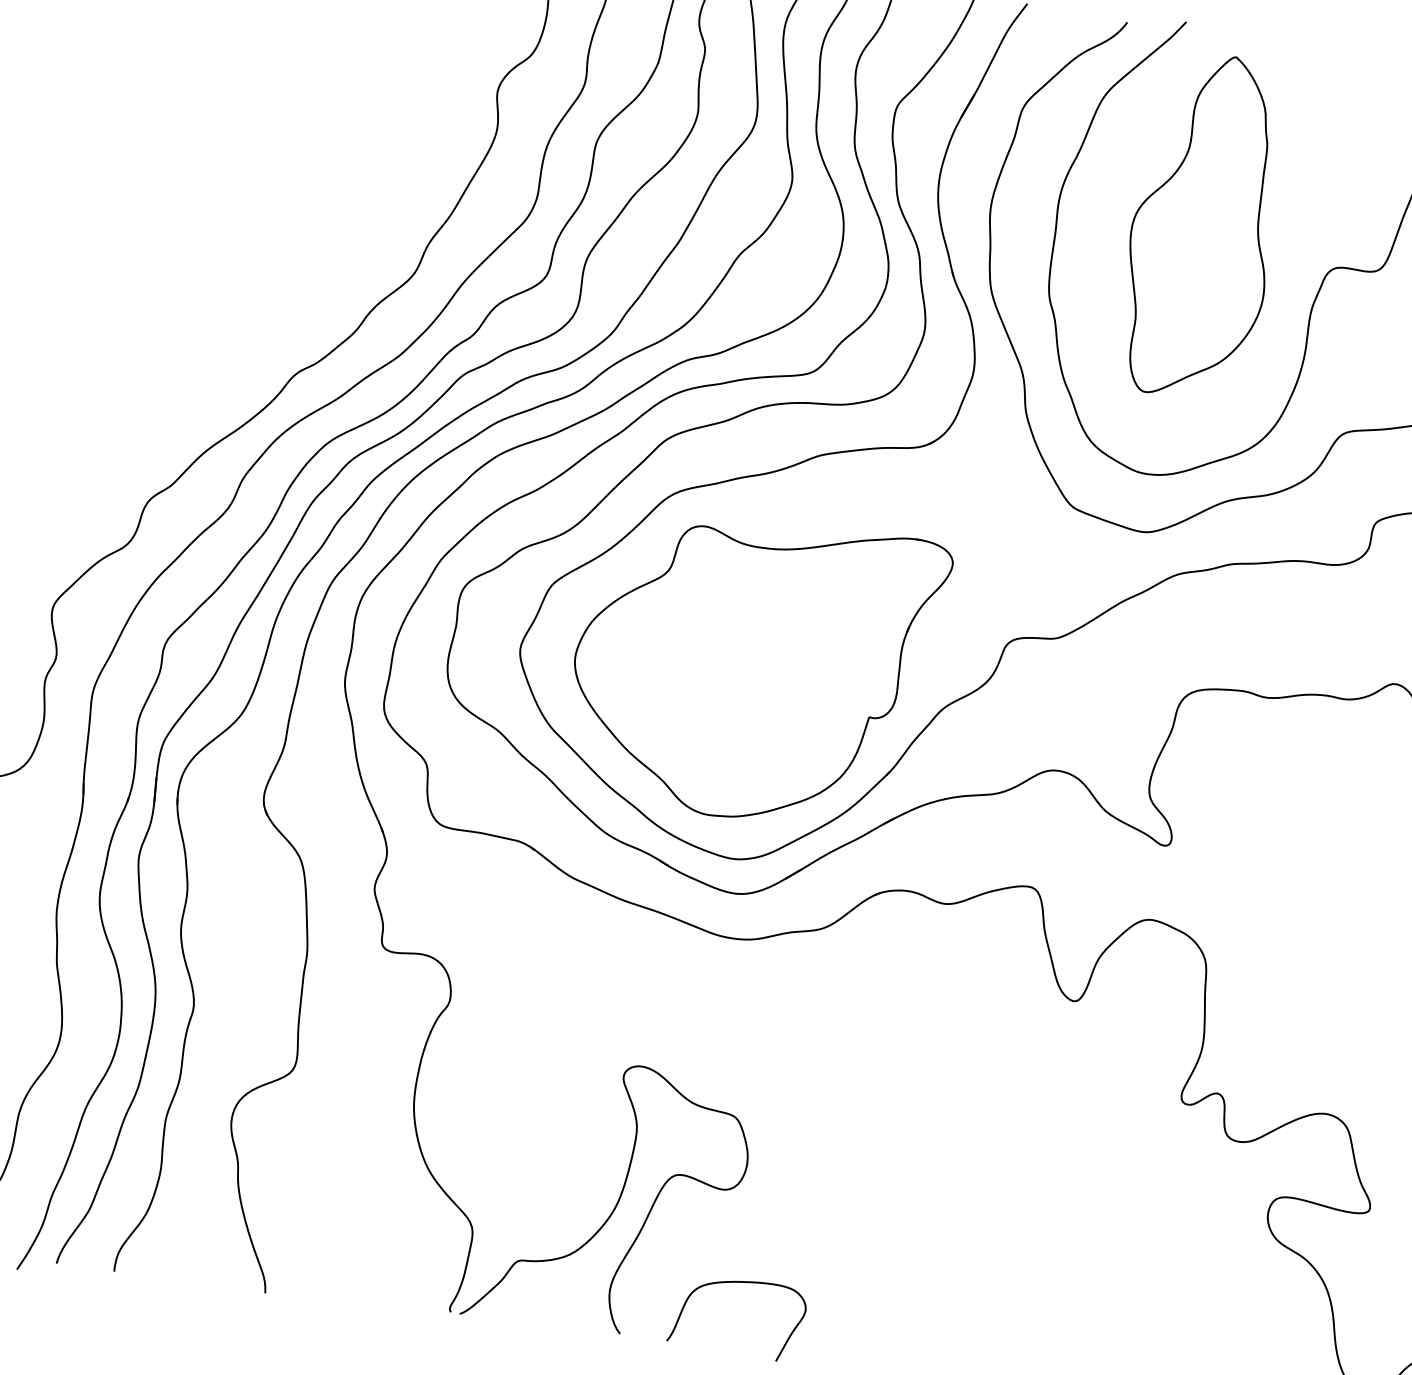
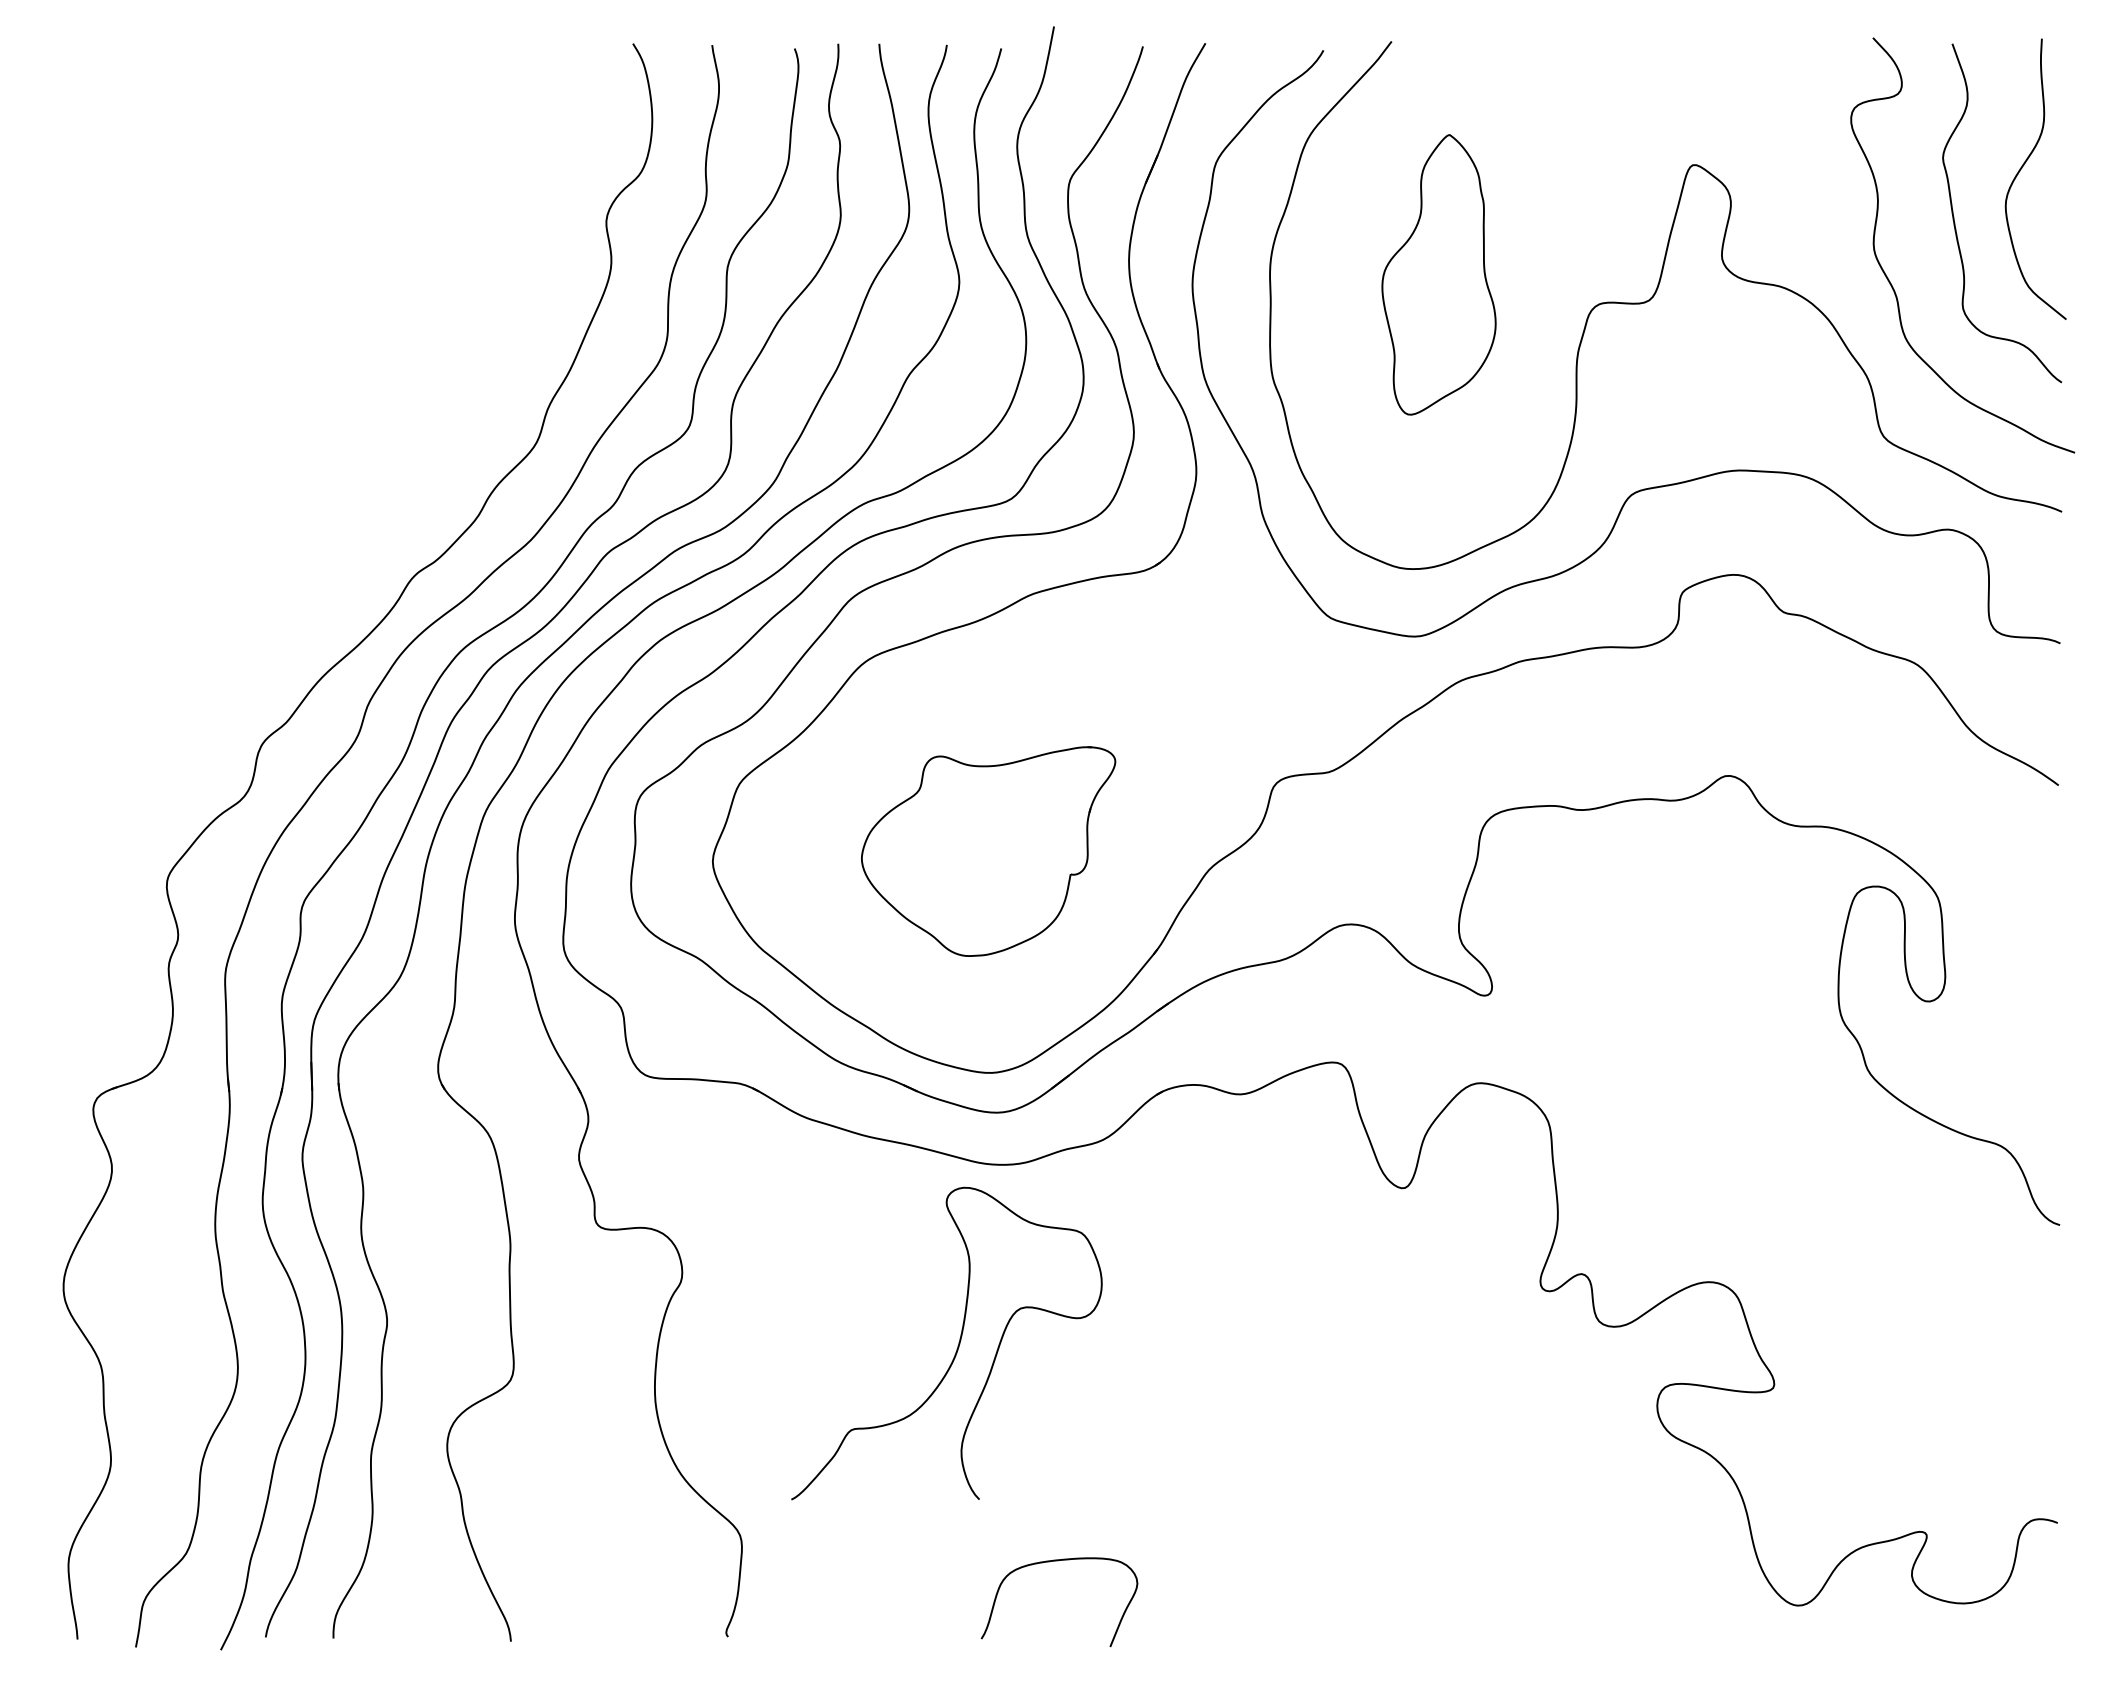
part: (1201, 225) -> (1438, 274), size x0.7
part: (756, 670) -> (988, 851), size x0.6
curve: (617, 1201) -> (957, 1346), moved

